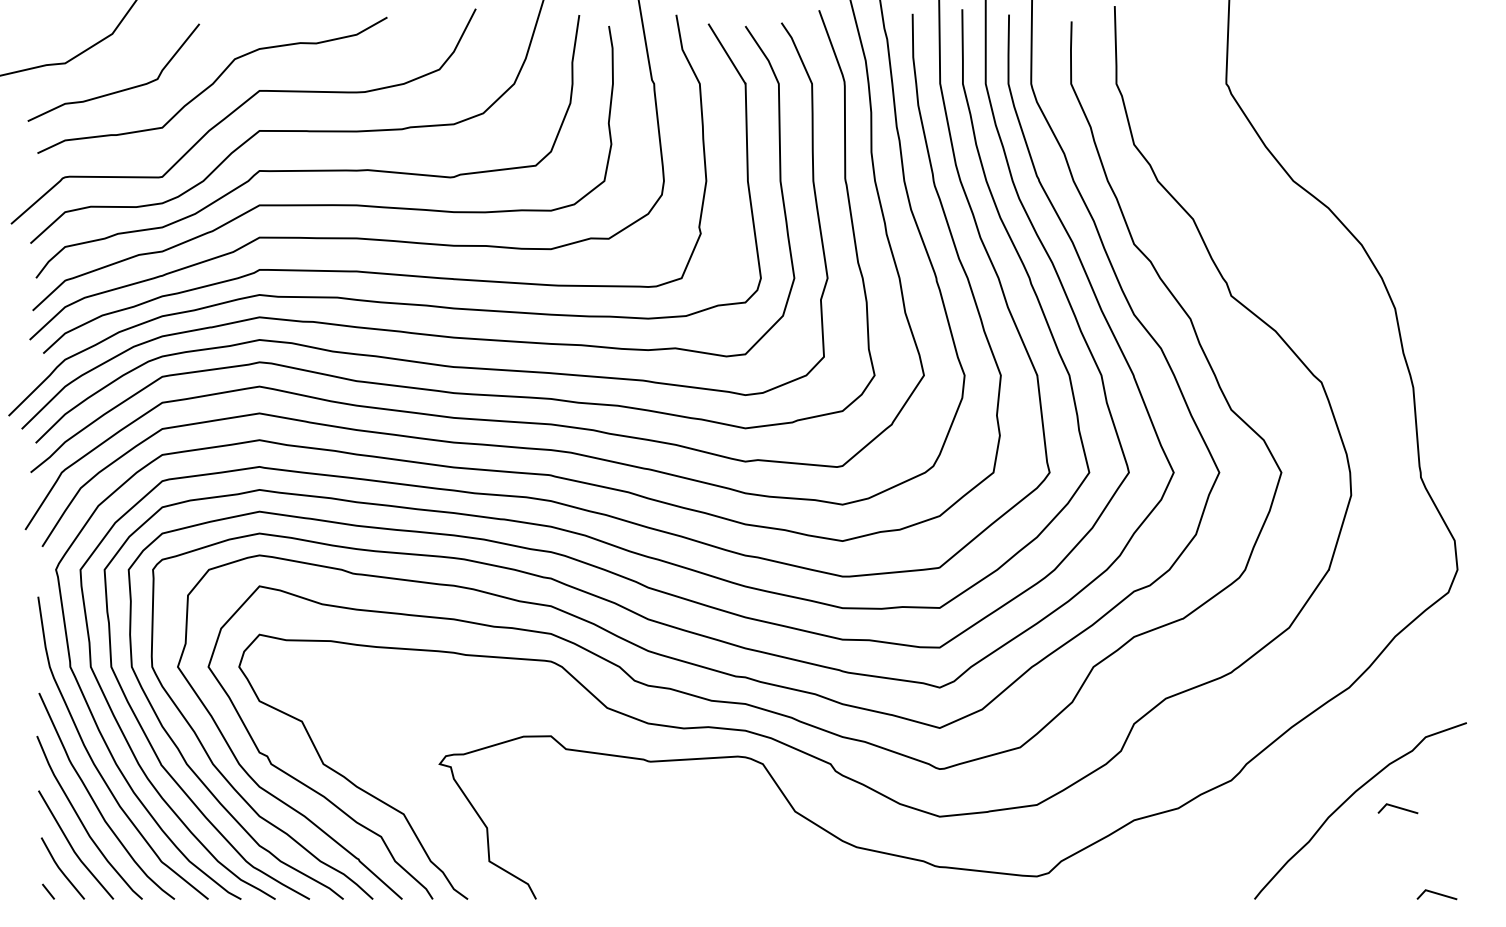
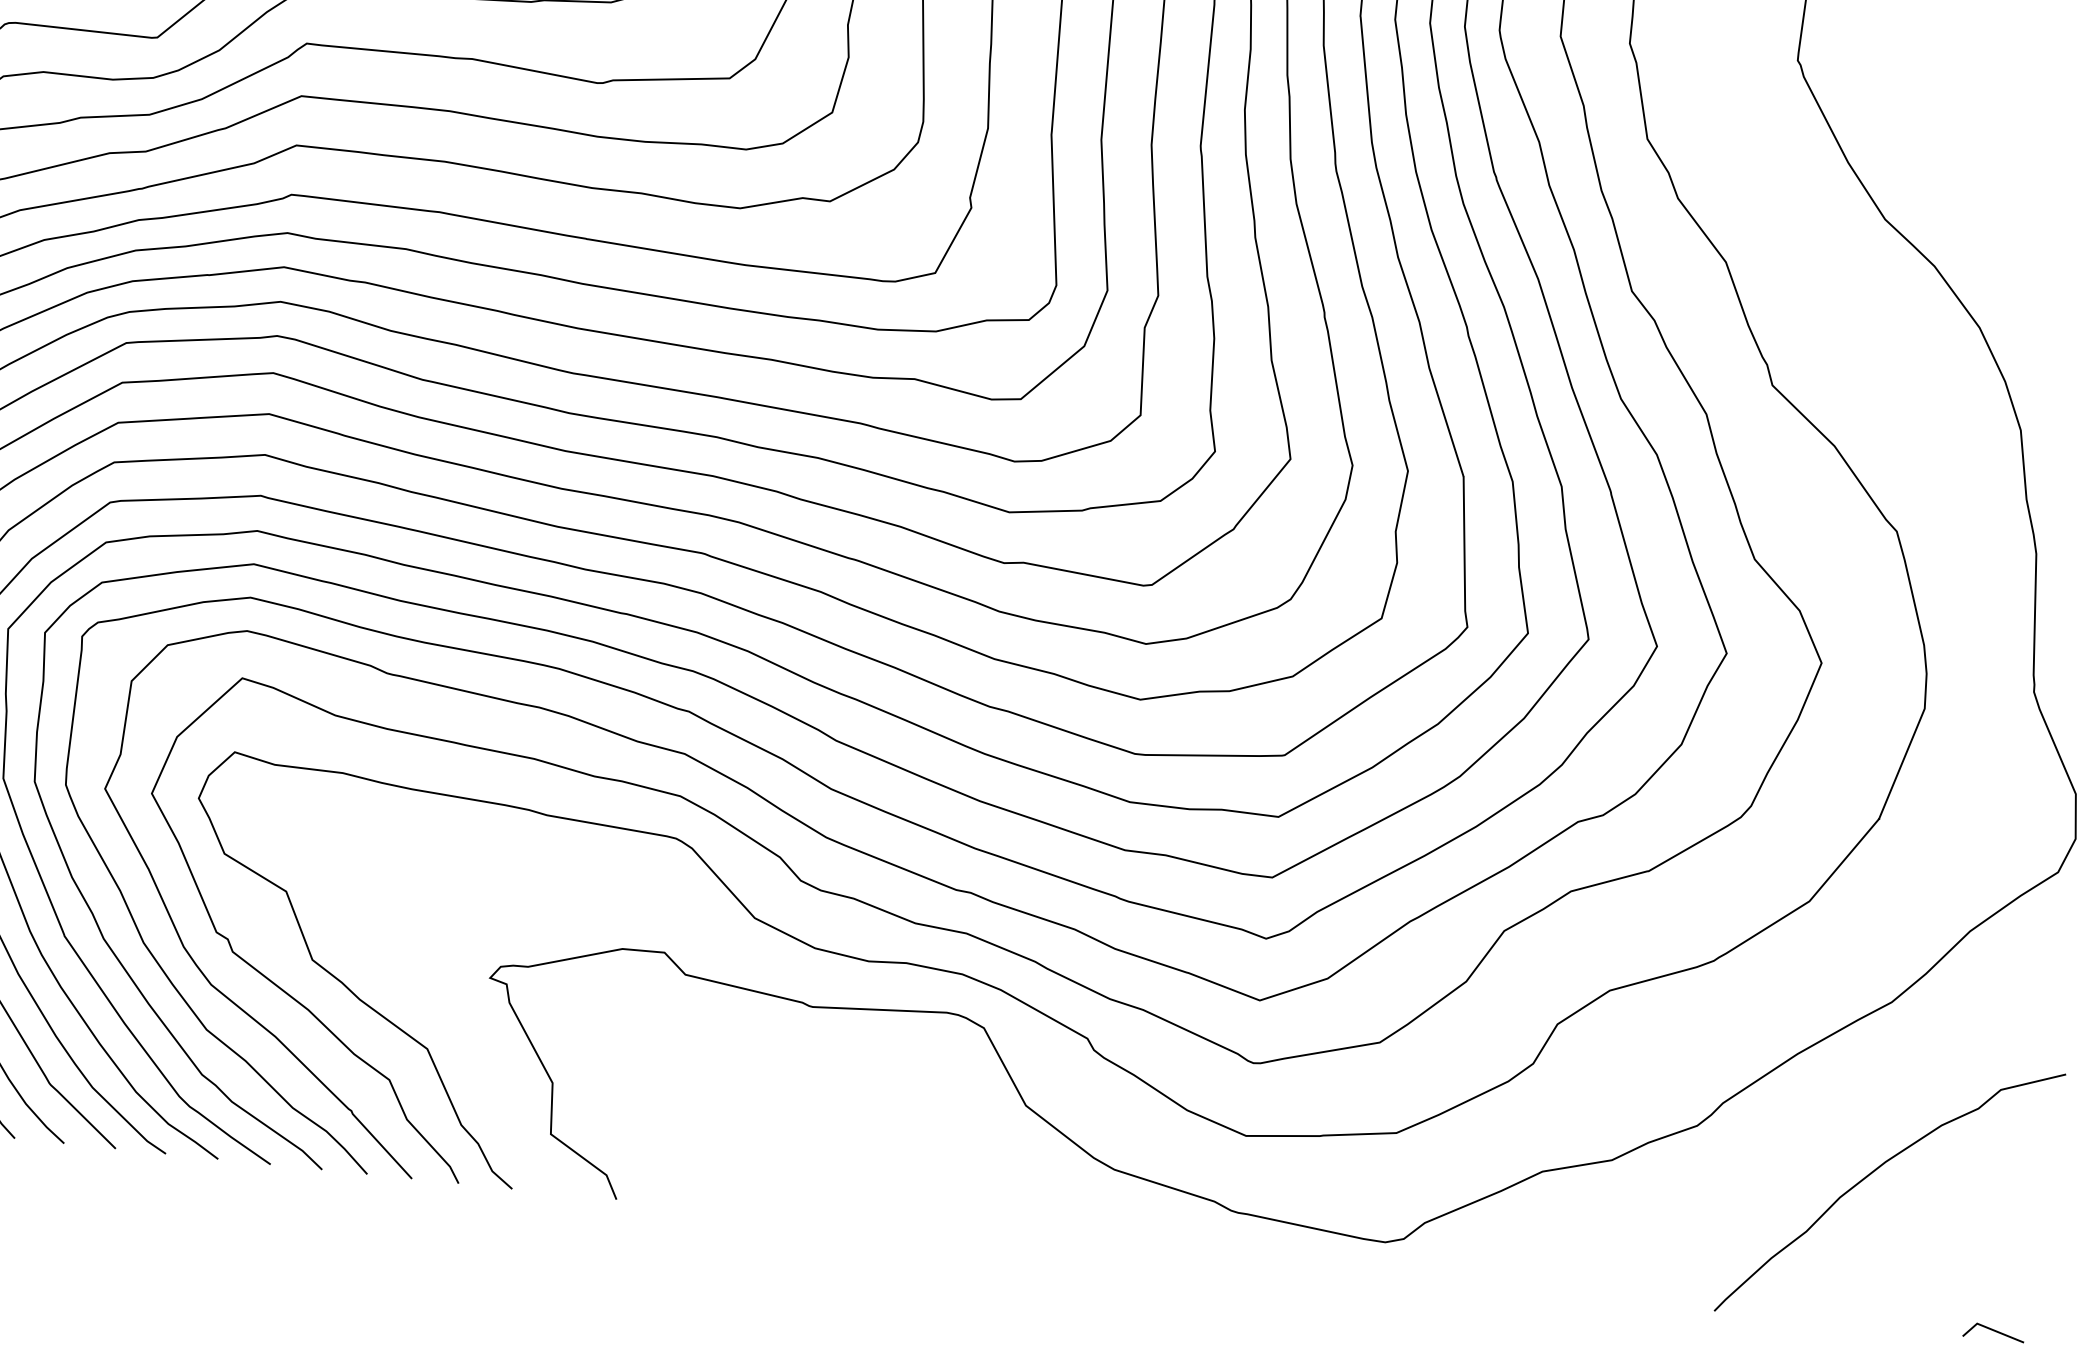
line: (1397, 808) -> (1946, 1194), removed

